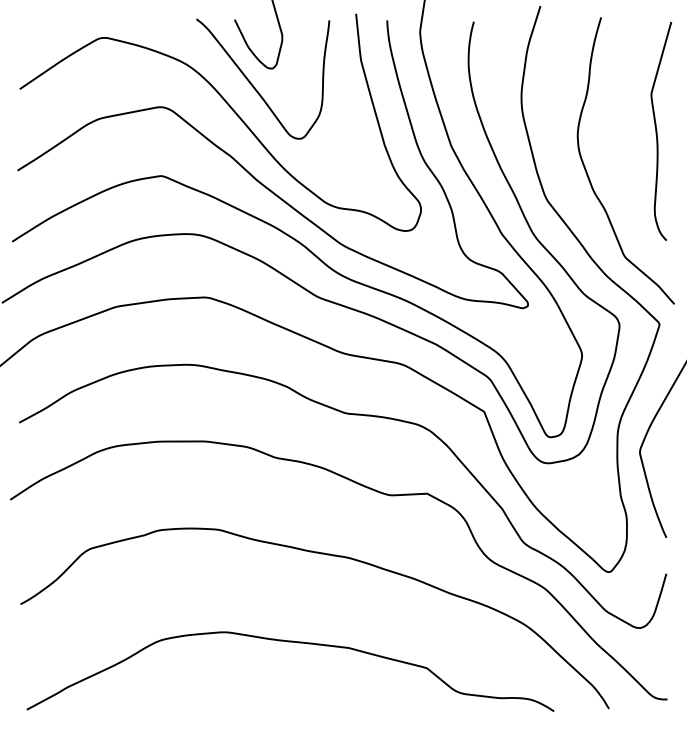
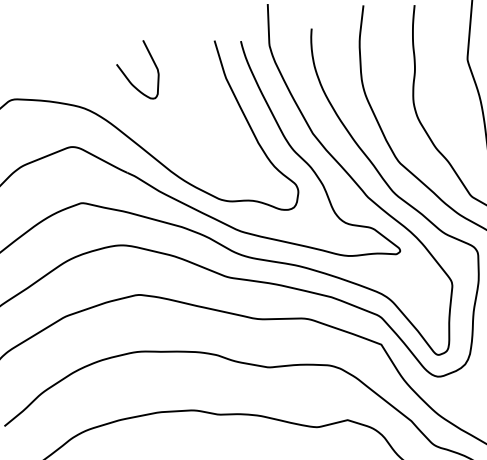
curve: (254, 86) -> (143, 115), removed

